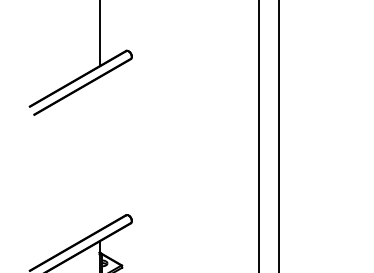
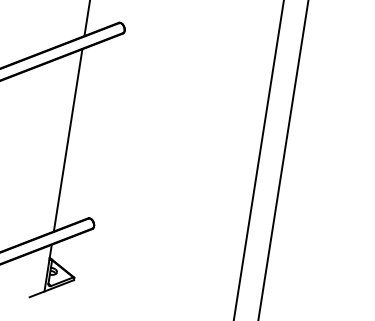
line: (99, 153) -> (68, 139), added

